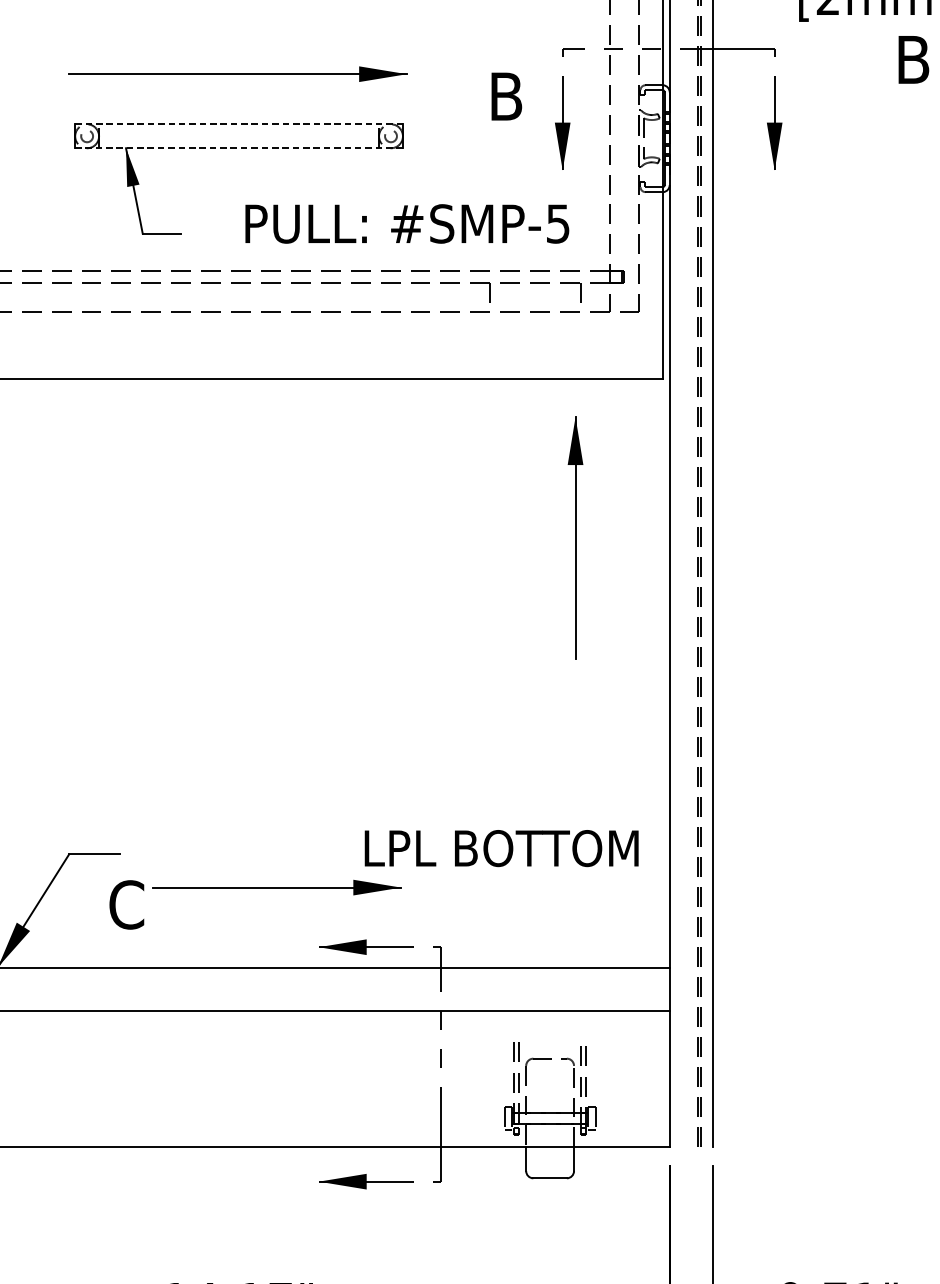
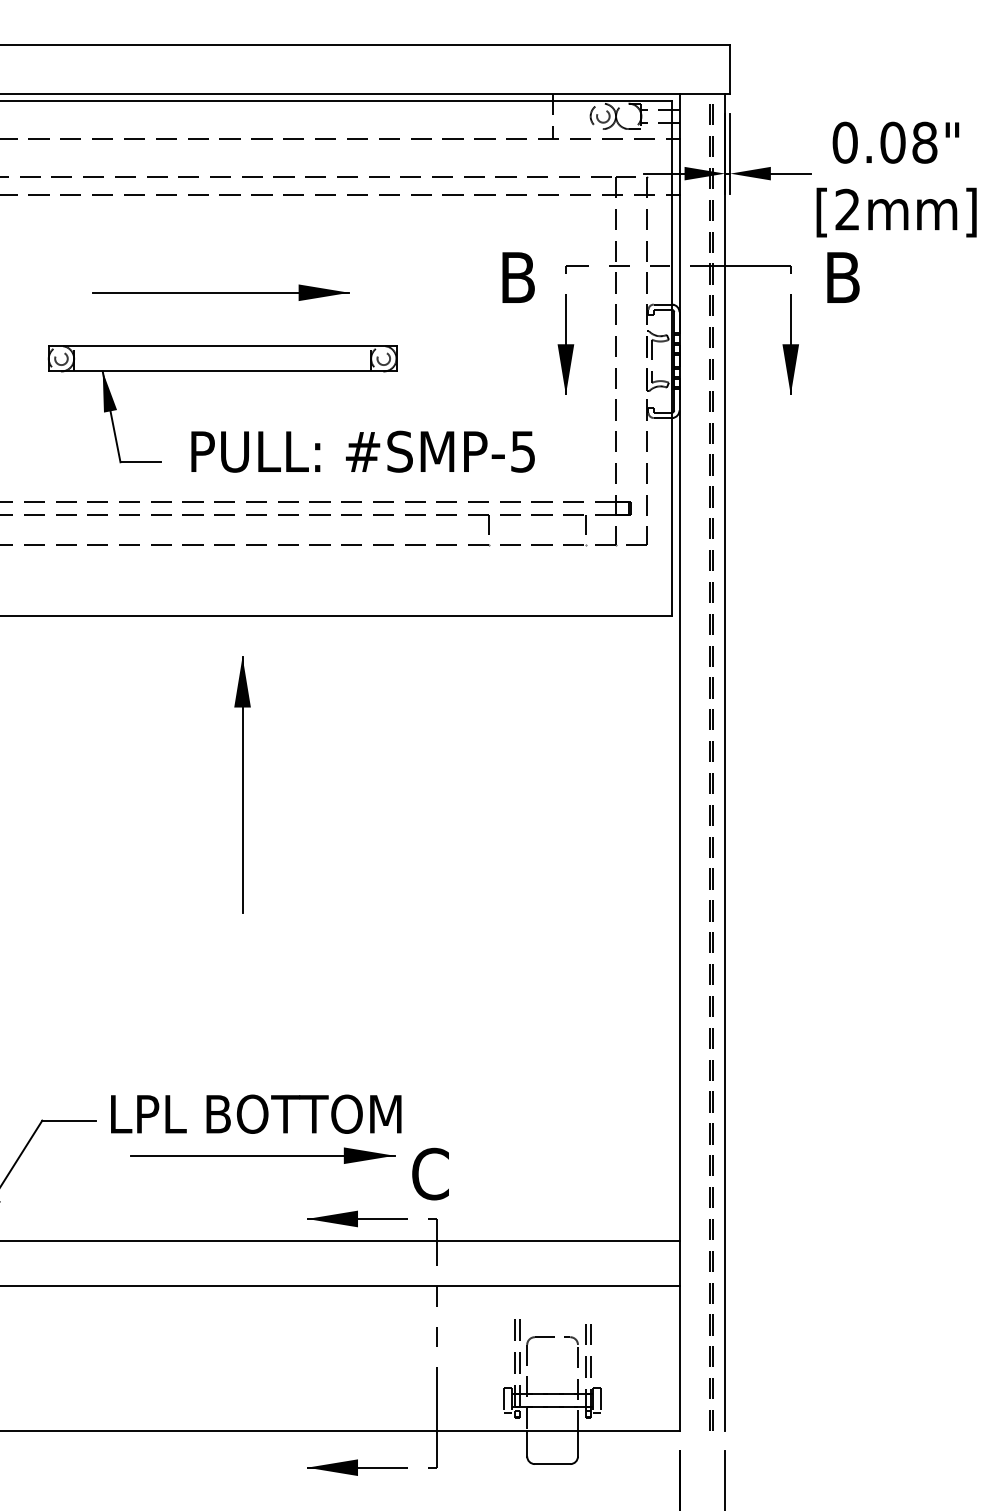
text: (913, 59) -> (843, 277), moved
part: (237, 73) -> (220, 292), size x0.71
text: (506, 96) -> (518, 277), moved
line: (238, 124) -> (222, 346), dashed -> solid
line: (238, 148) -> (222, 371), dashed -> solid
text: (406, 223) -> (362, 451), moved
part: (575, 537) -> (242, 784), moved
text: (501, 847) -> (256, 1113), moved
text: (126, 904) -> (430, 1173), moved

